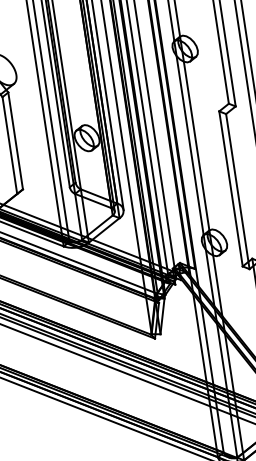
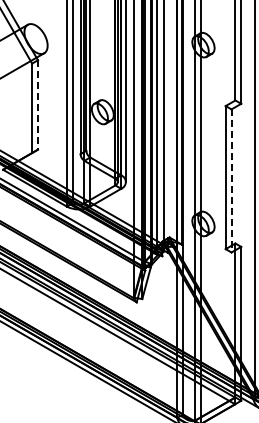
line: (15, 140) -> (37, 104), solid -> dashed
line: (237, 191) -> (231, 180), solid -> dashed

